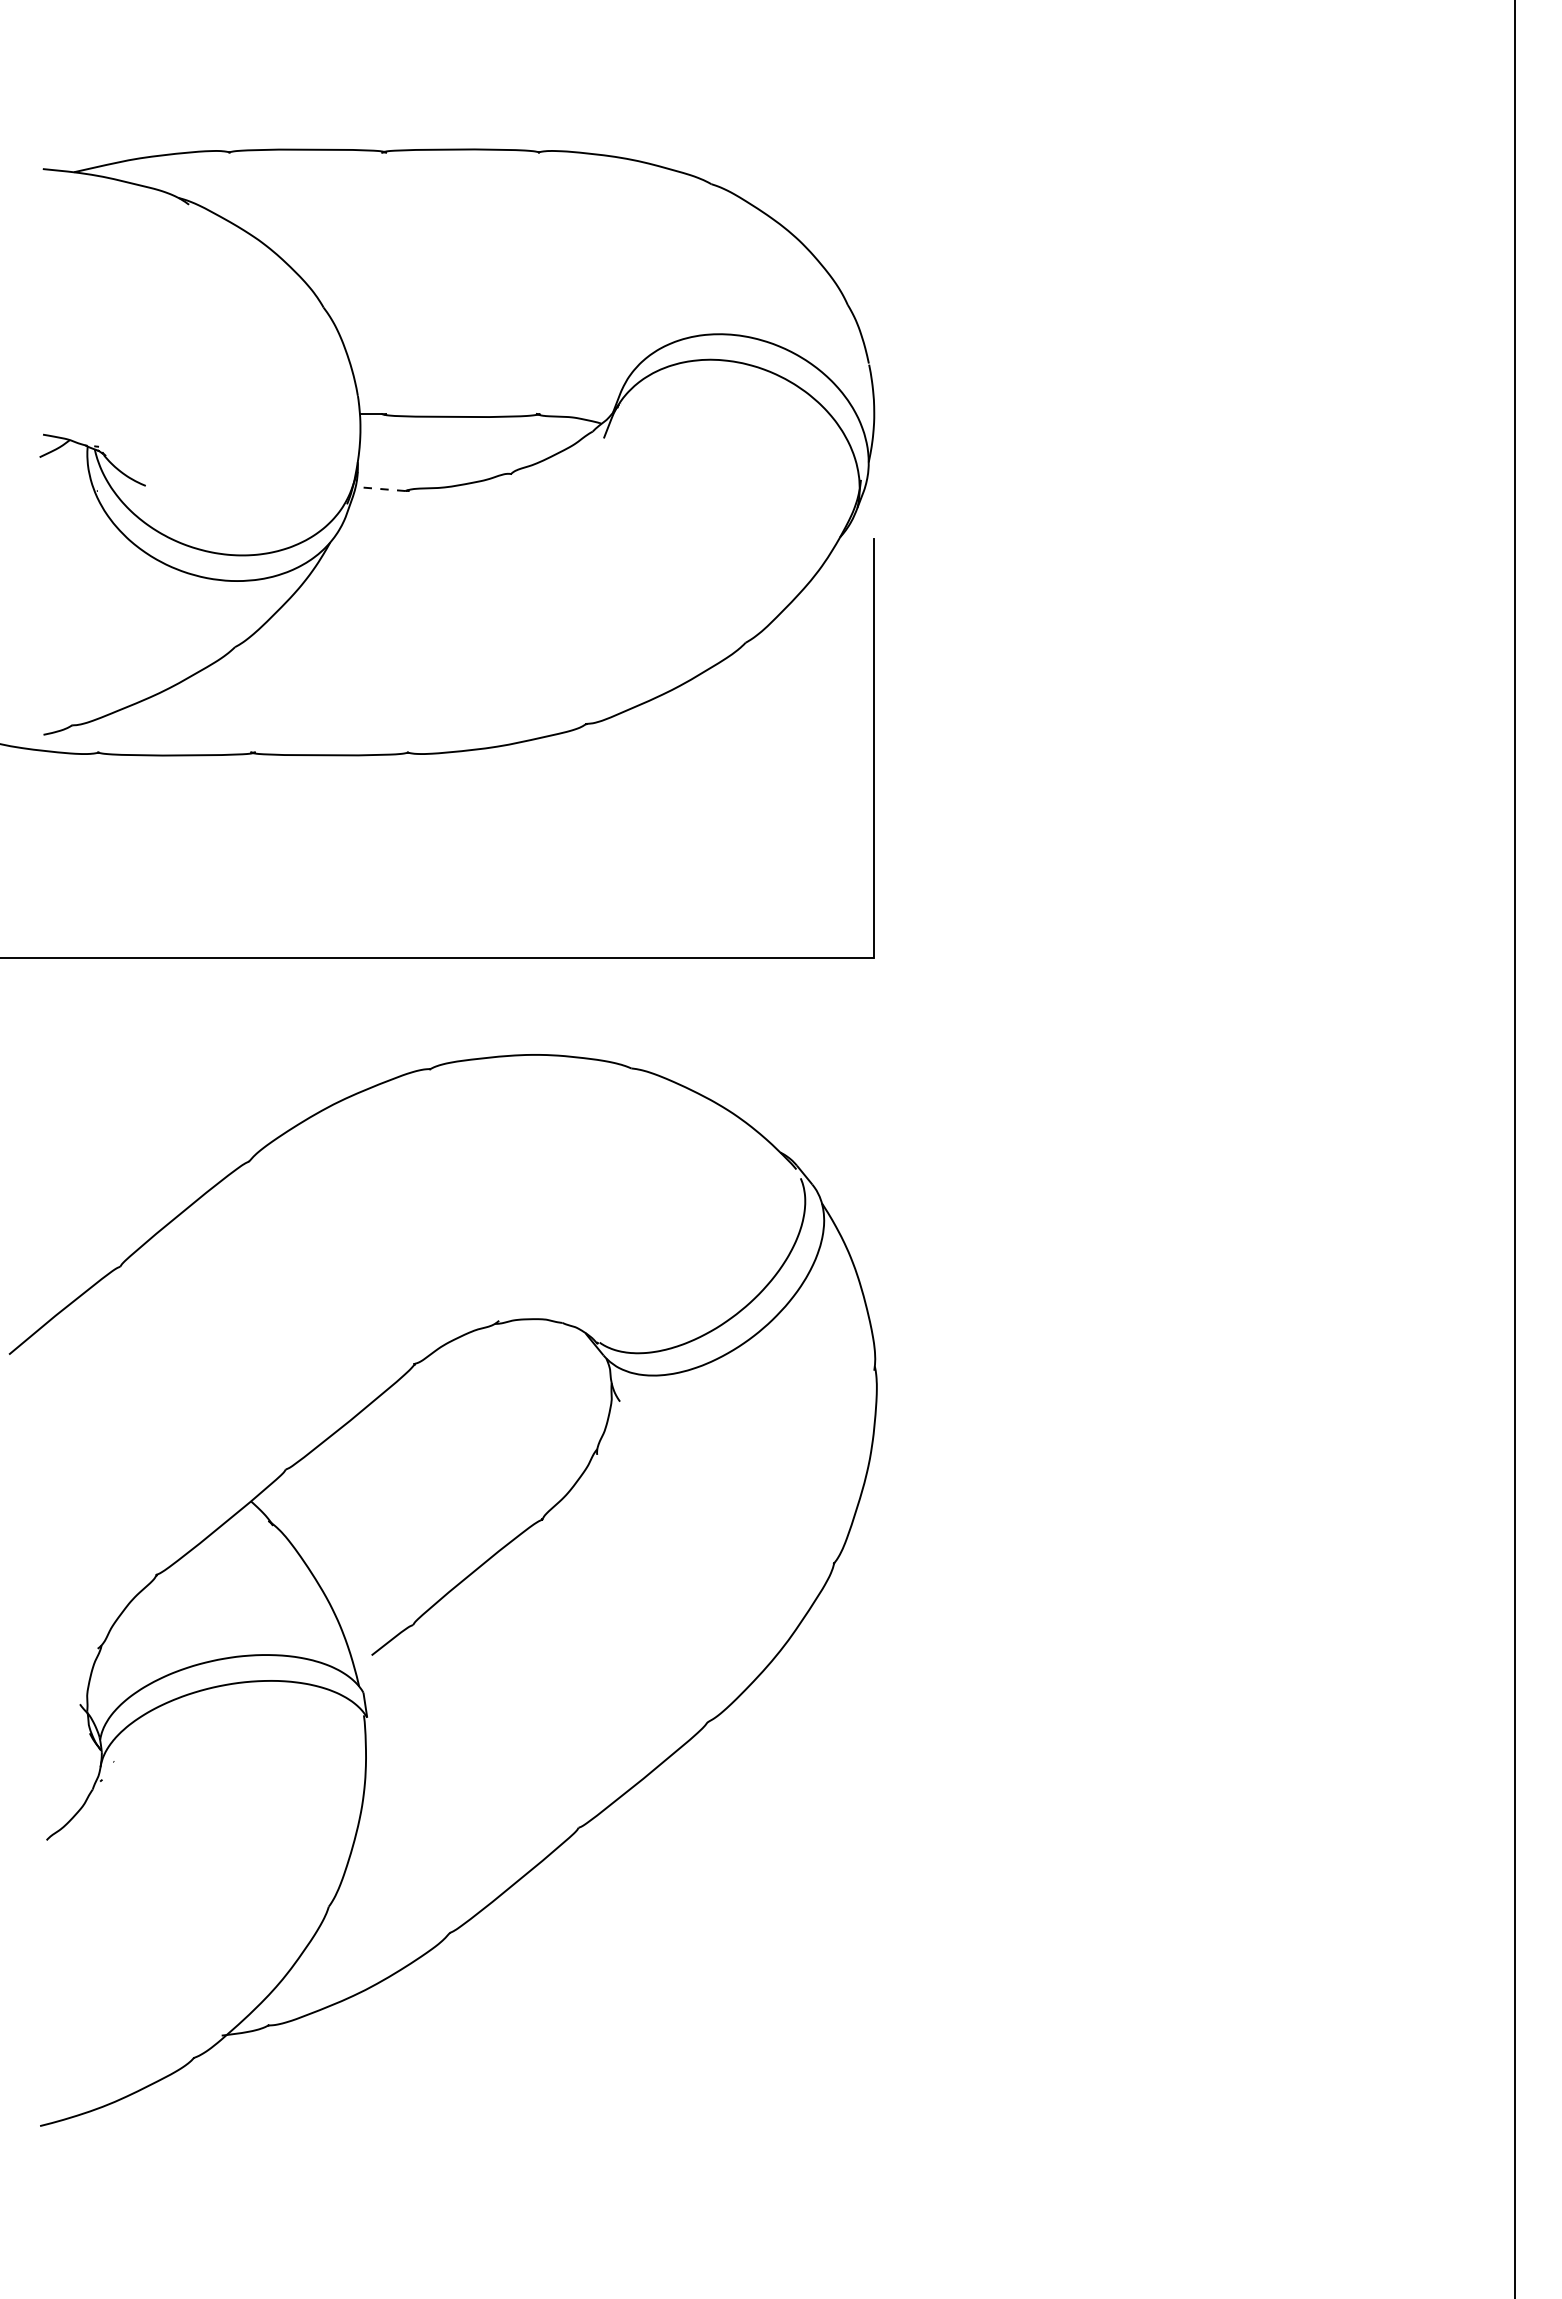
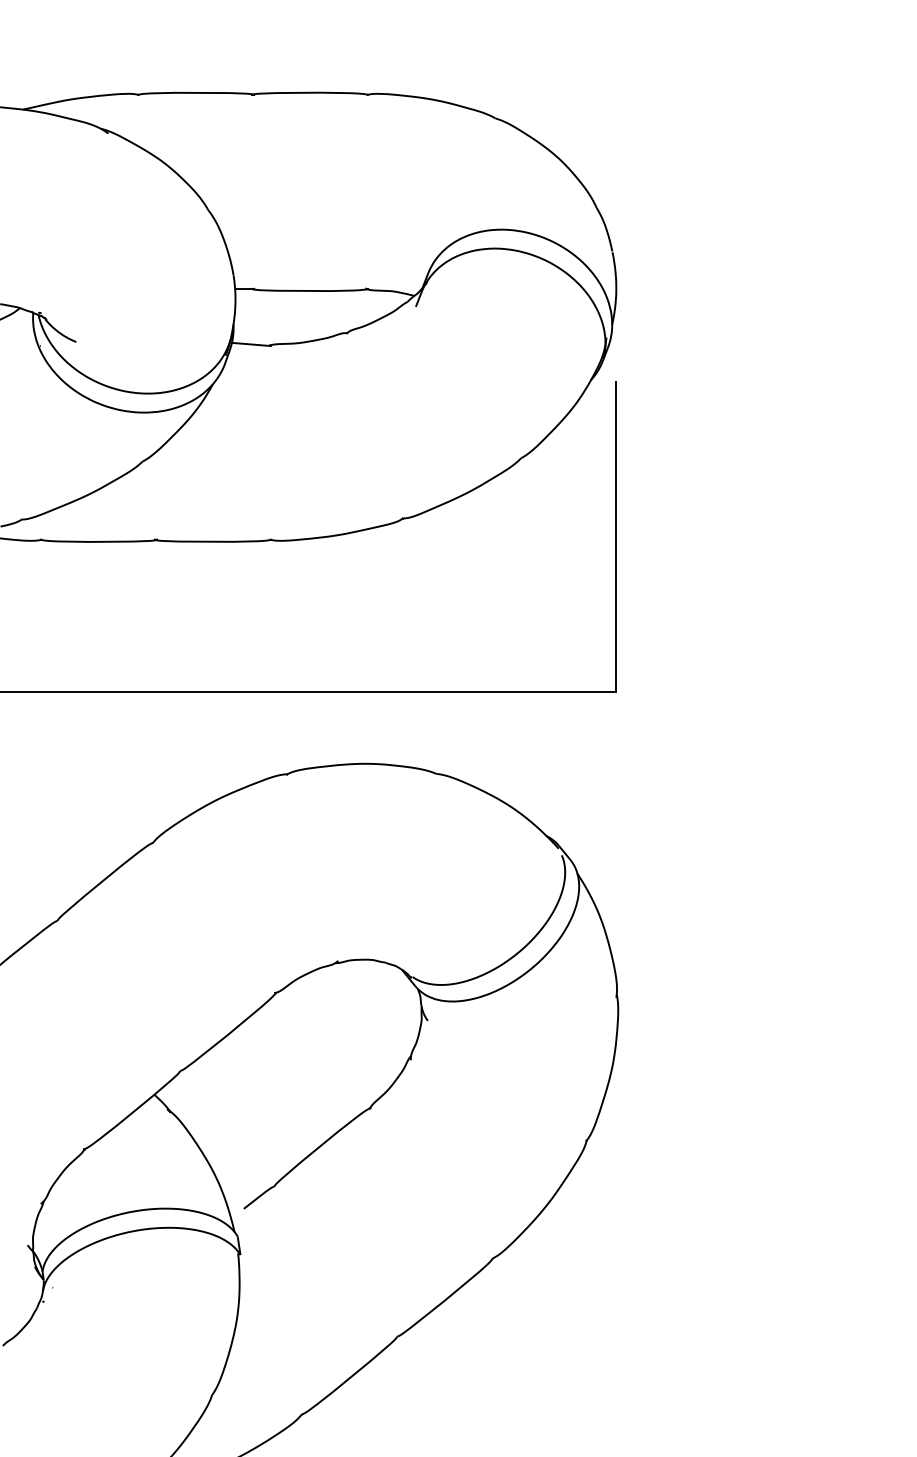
line: (380, 489) -> (250, 344), dashed -> solid

